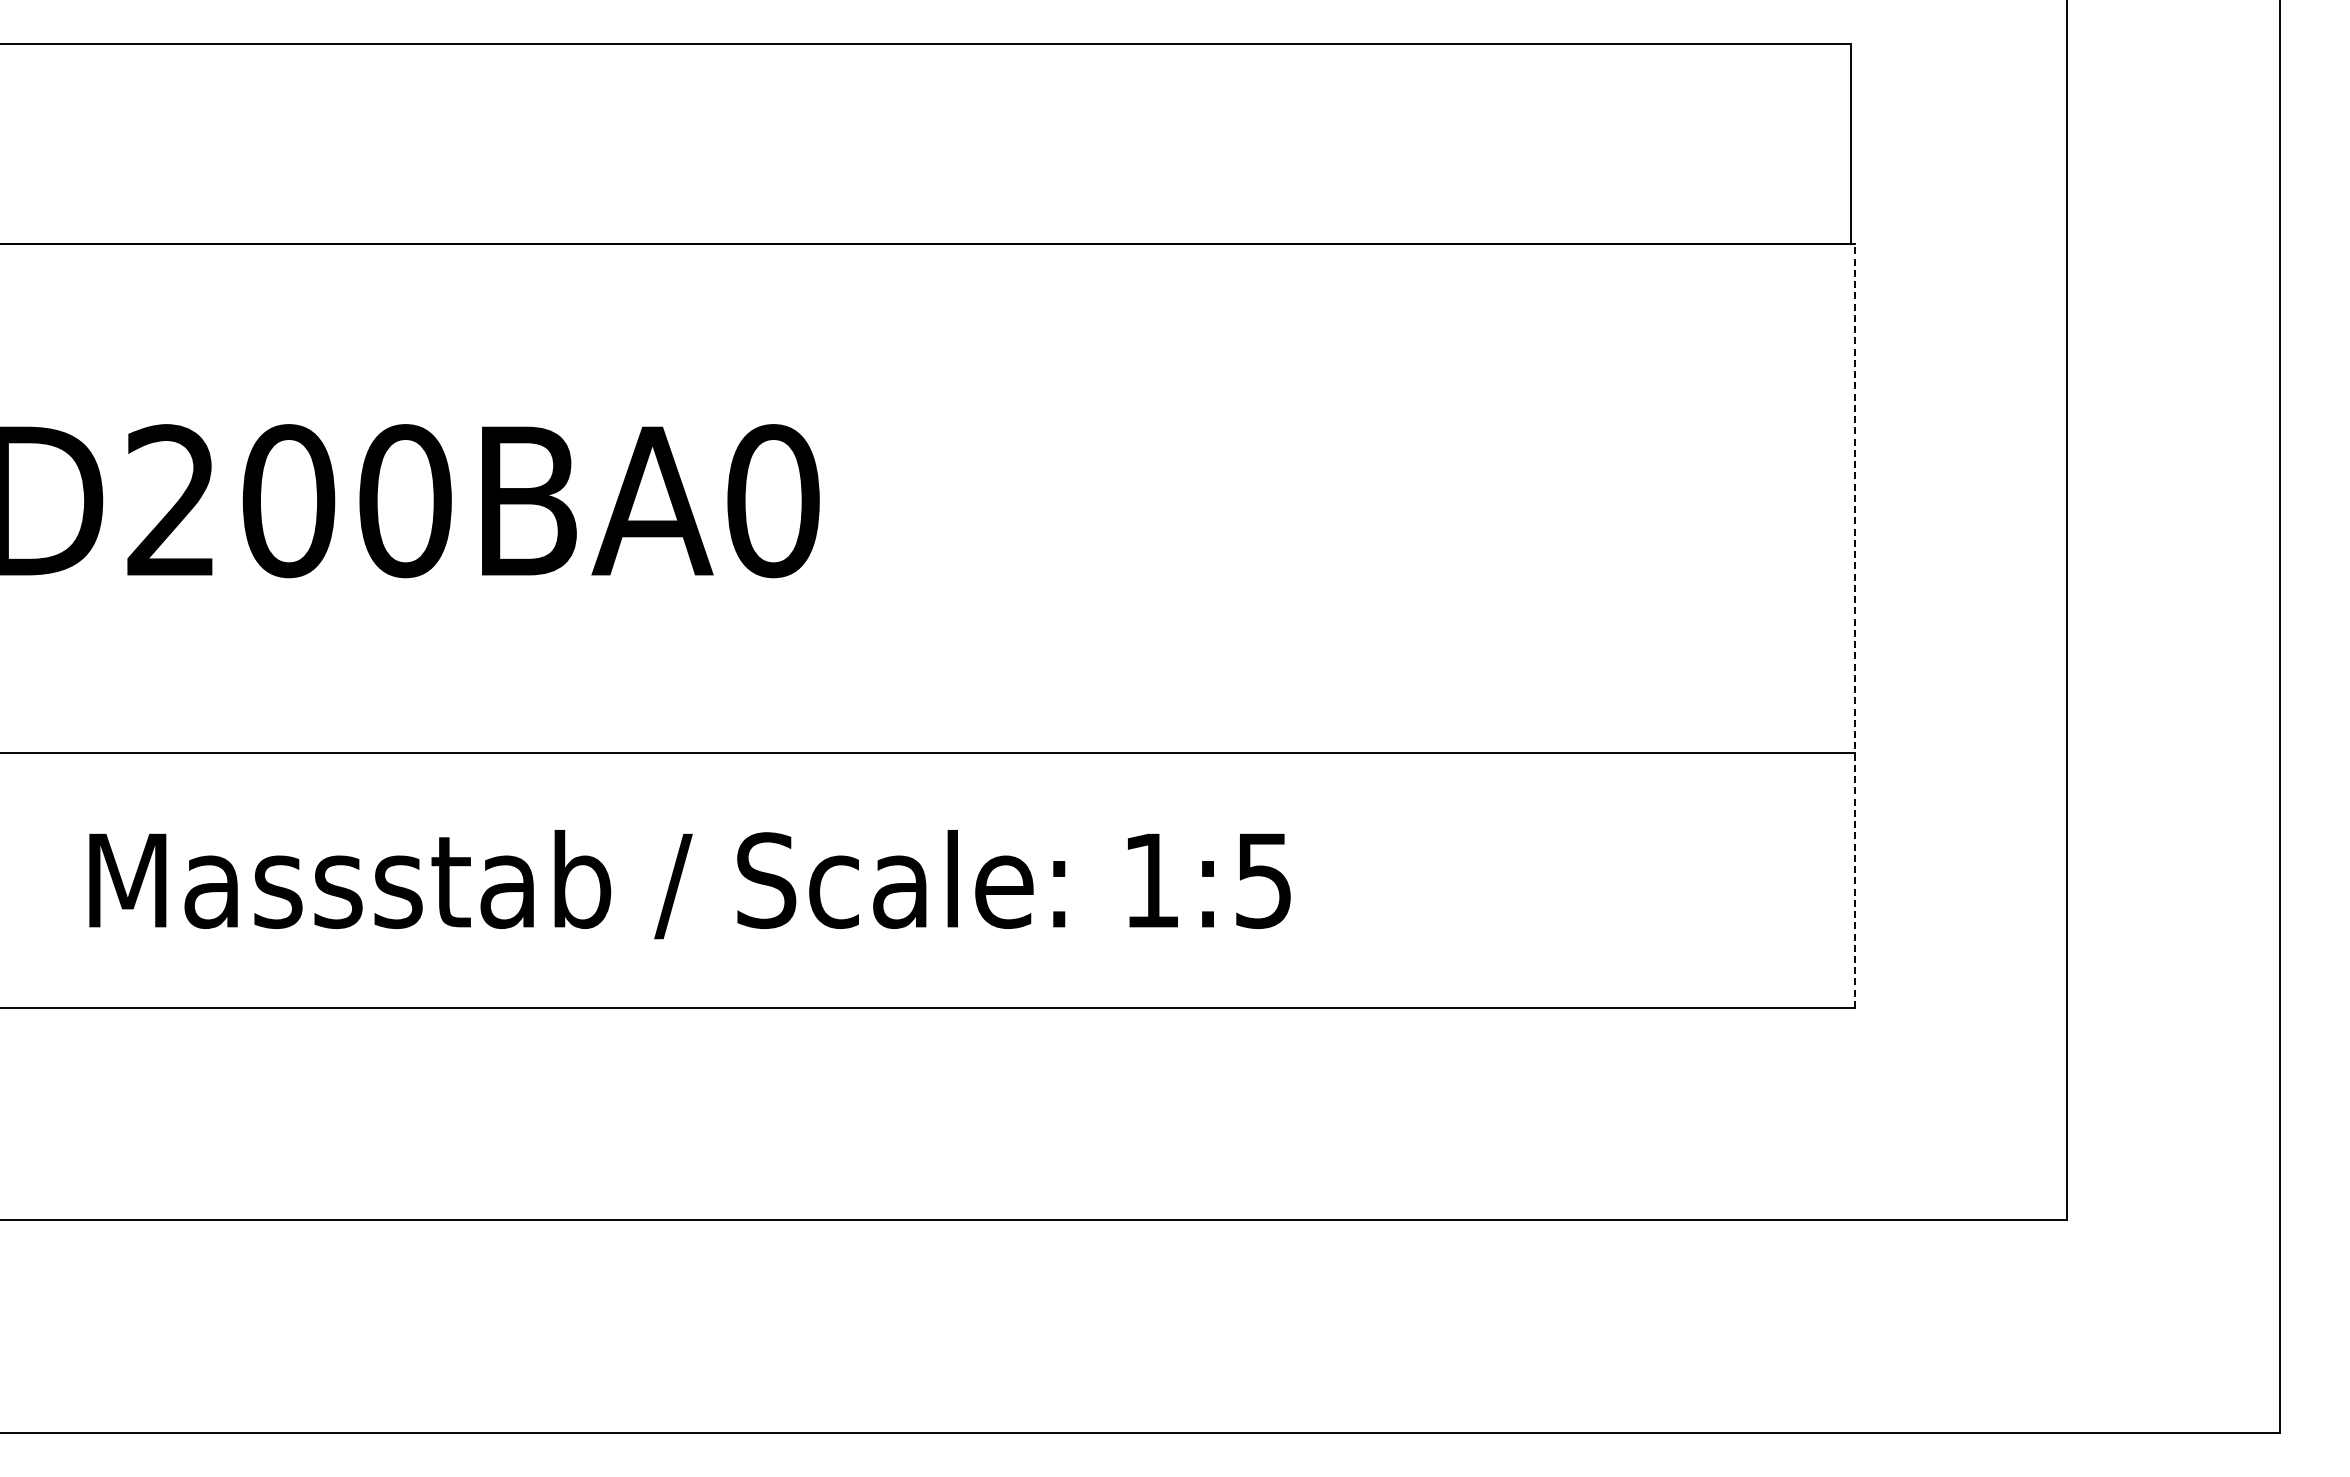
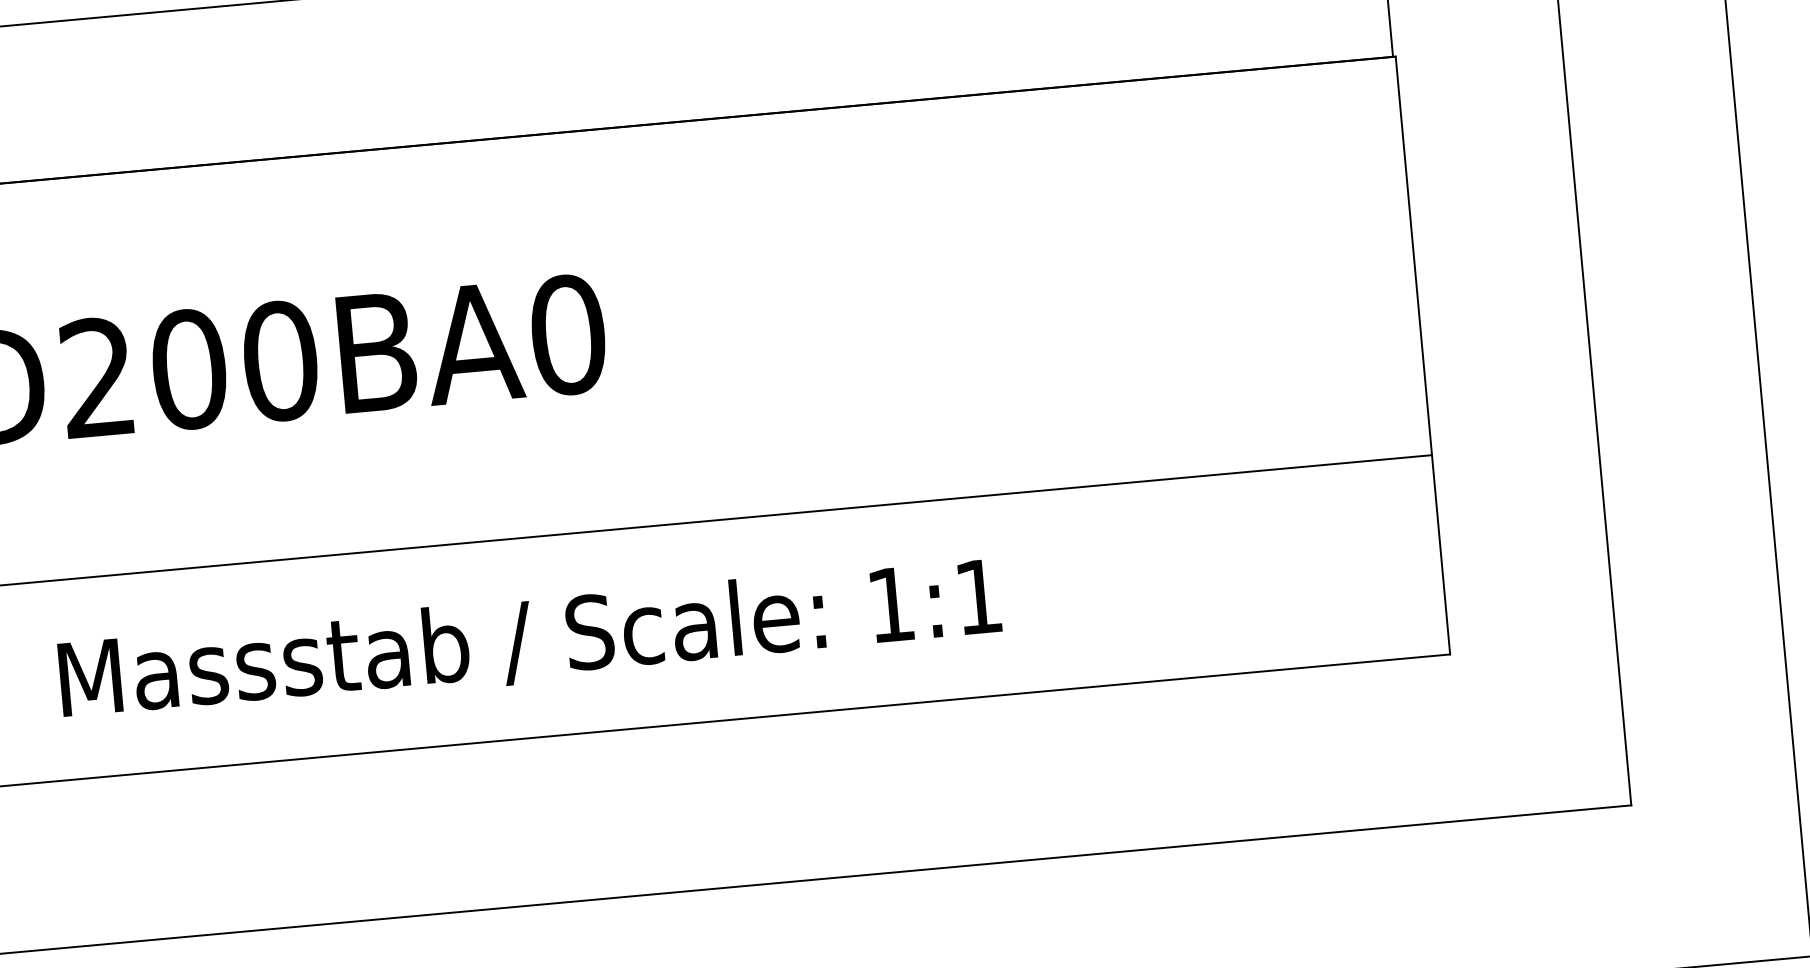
line: (1854, 625) -> (1422, 355), dashed -> solid
text: (1263, 881) -> (978, 597), 1:5 -> 1:1

